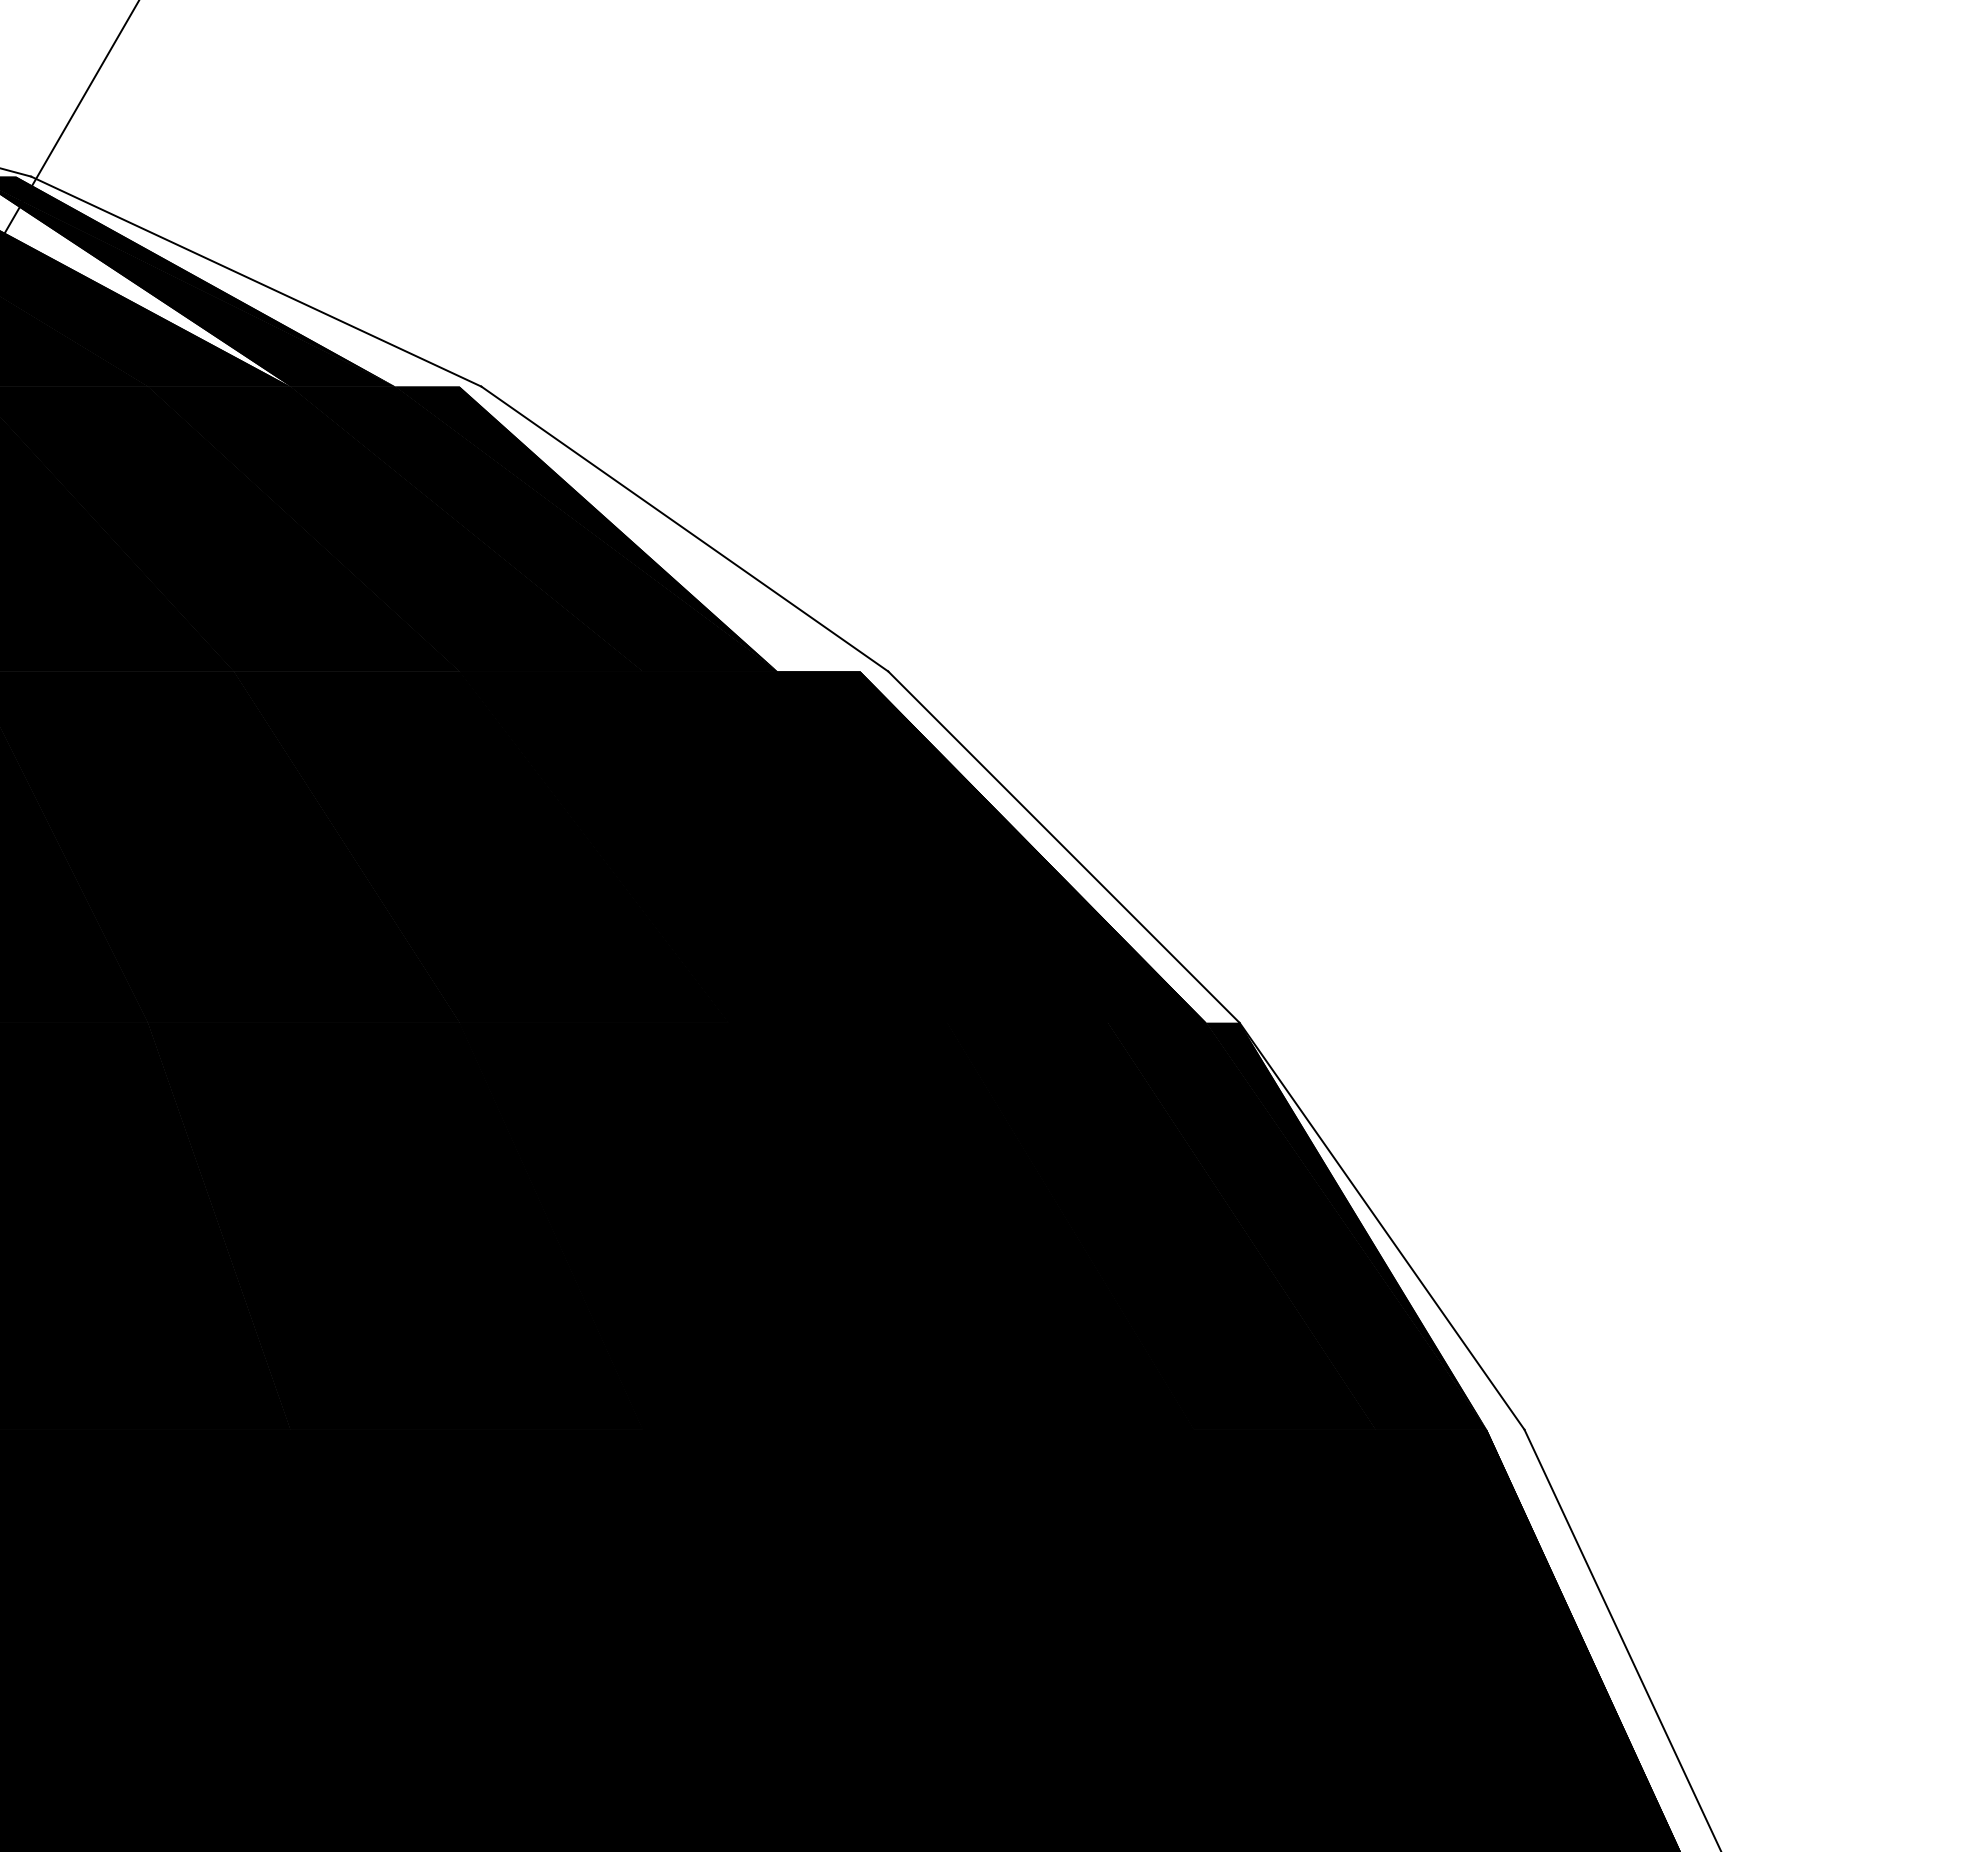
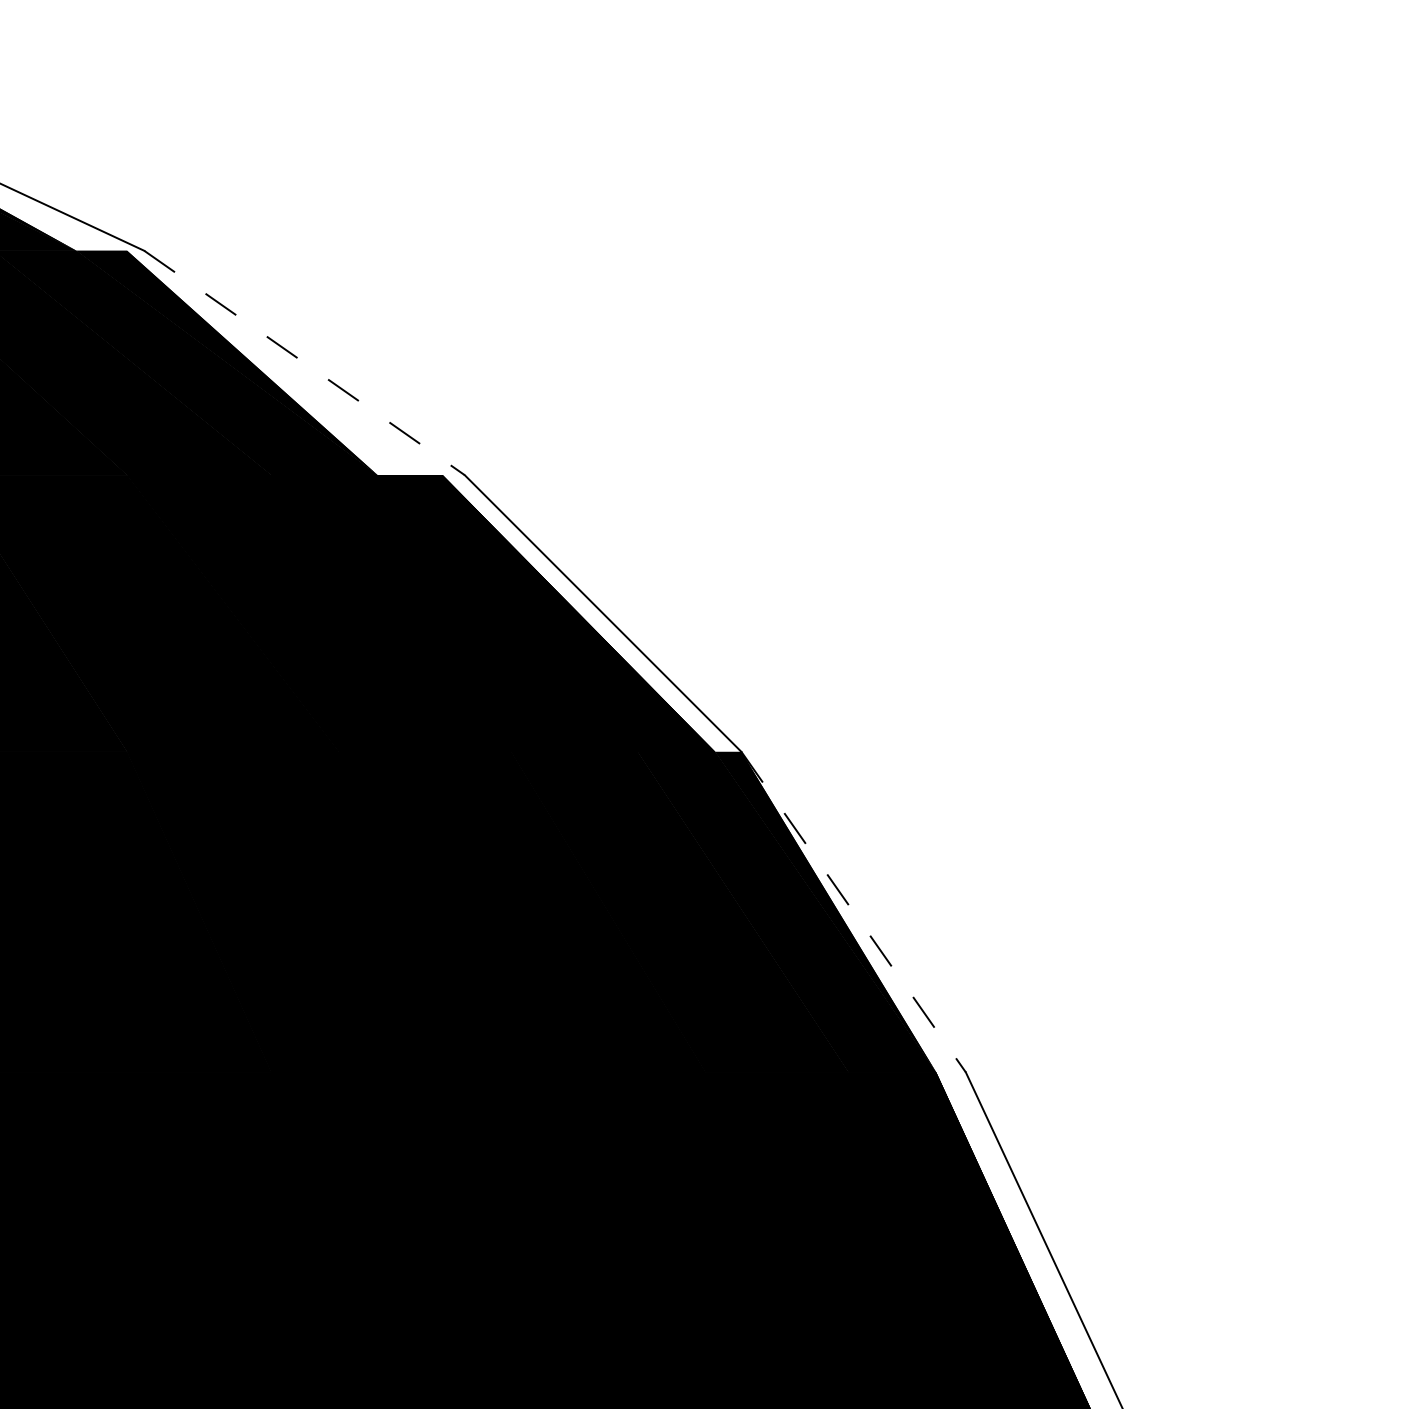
line: (685, 529) -> (305, 363), solid -> dashed
line: (1382, 1226) -> (854, 912), solid -> dashed

